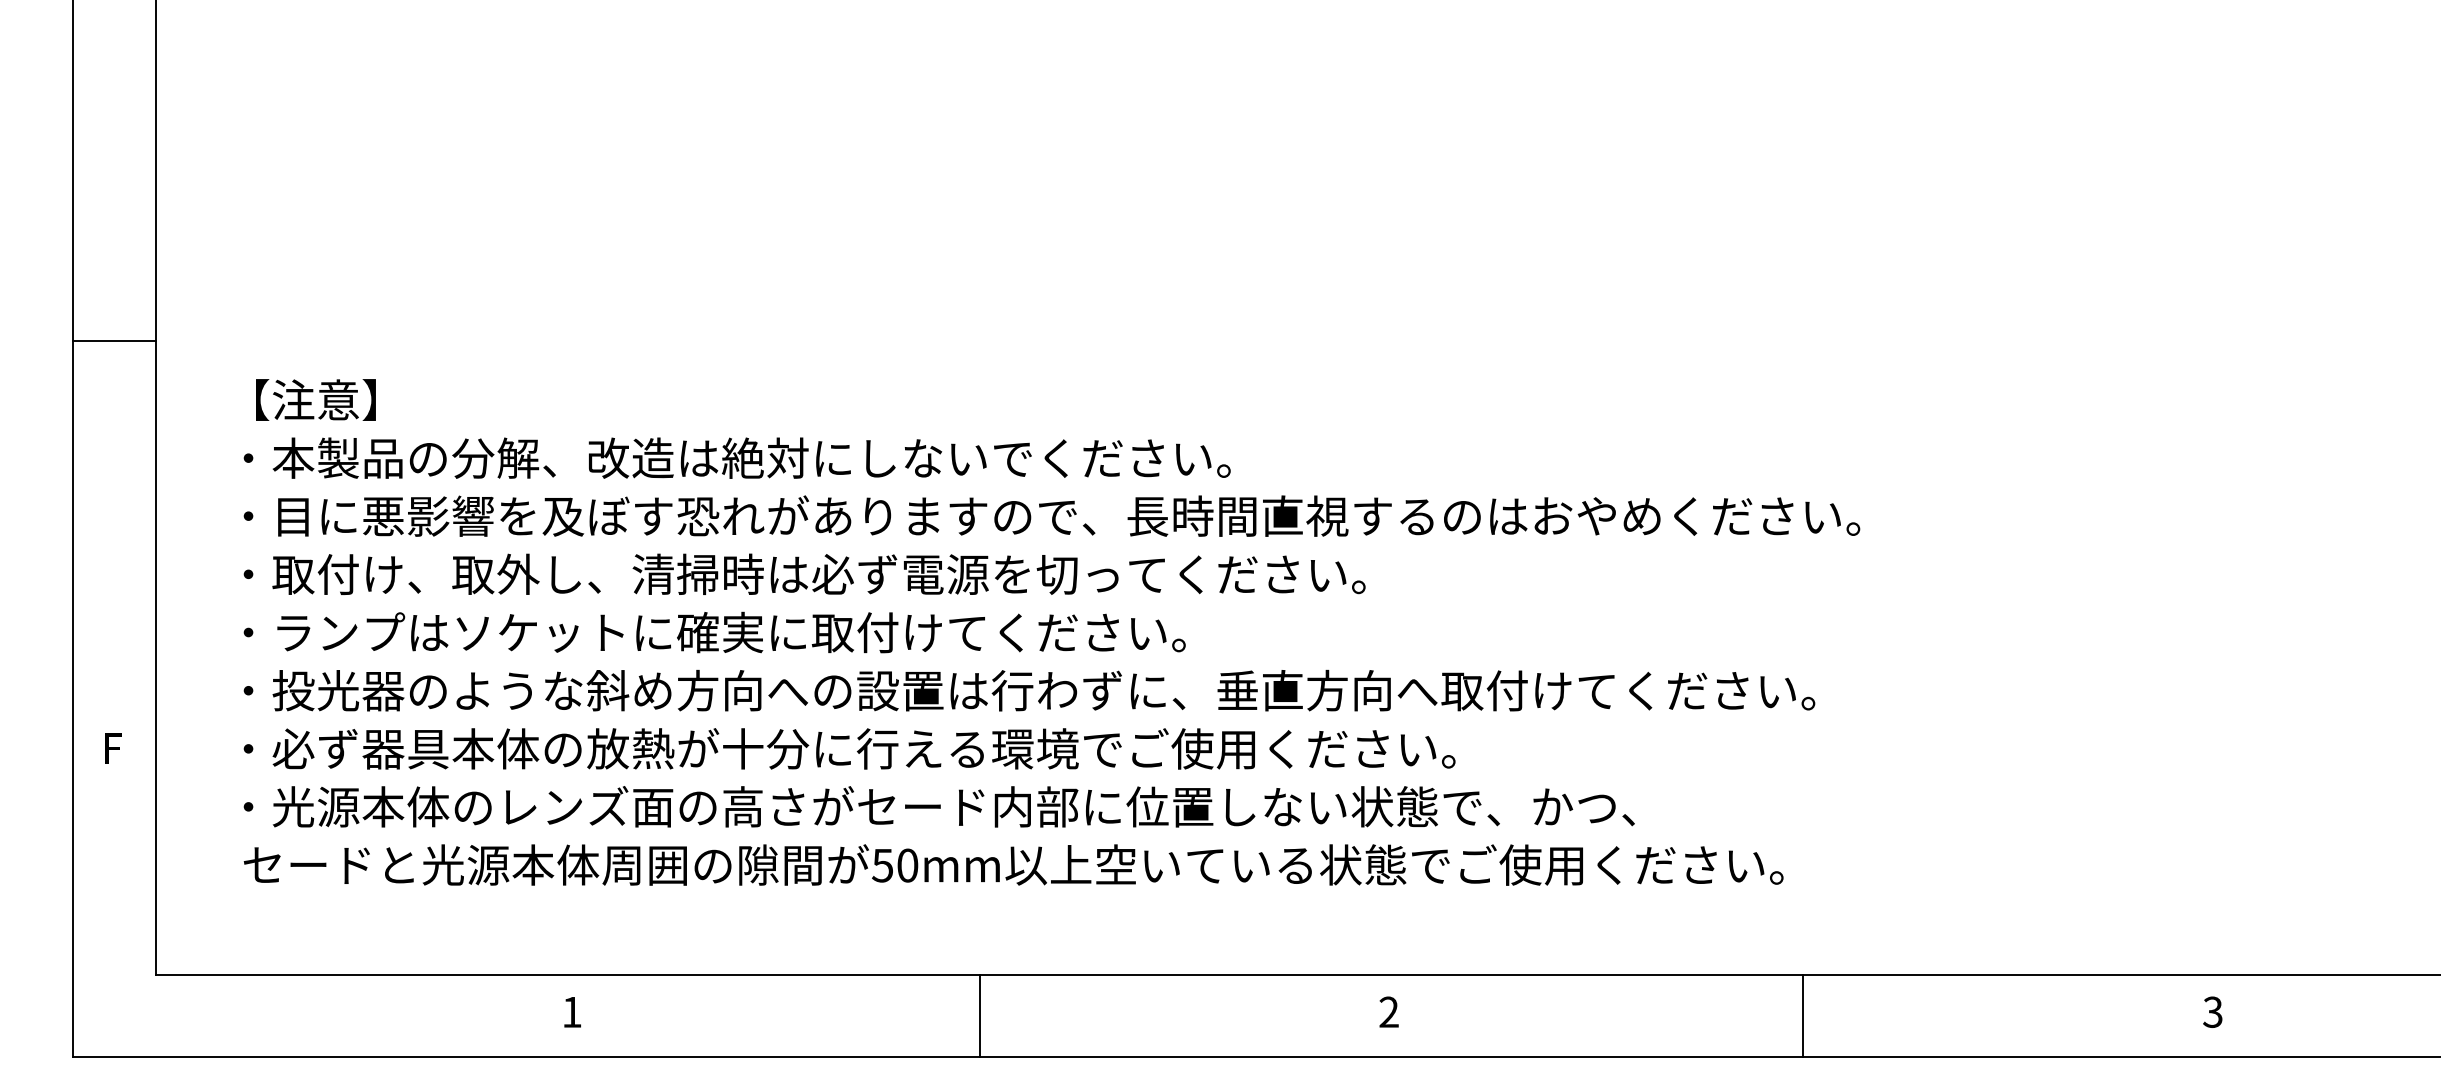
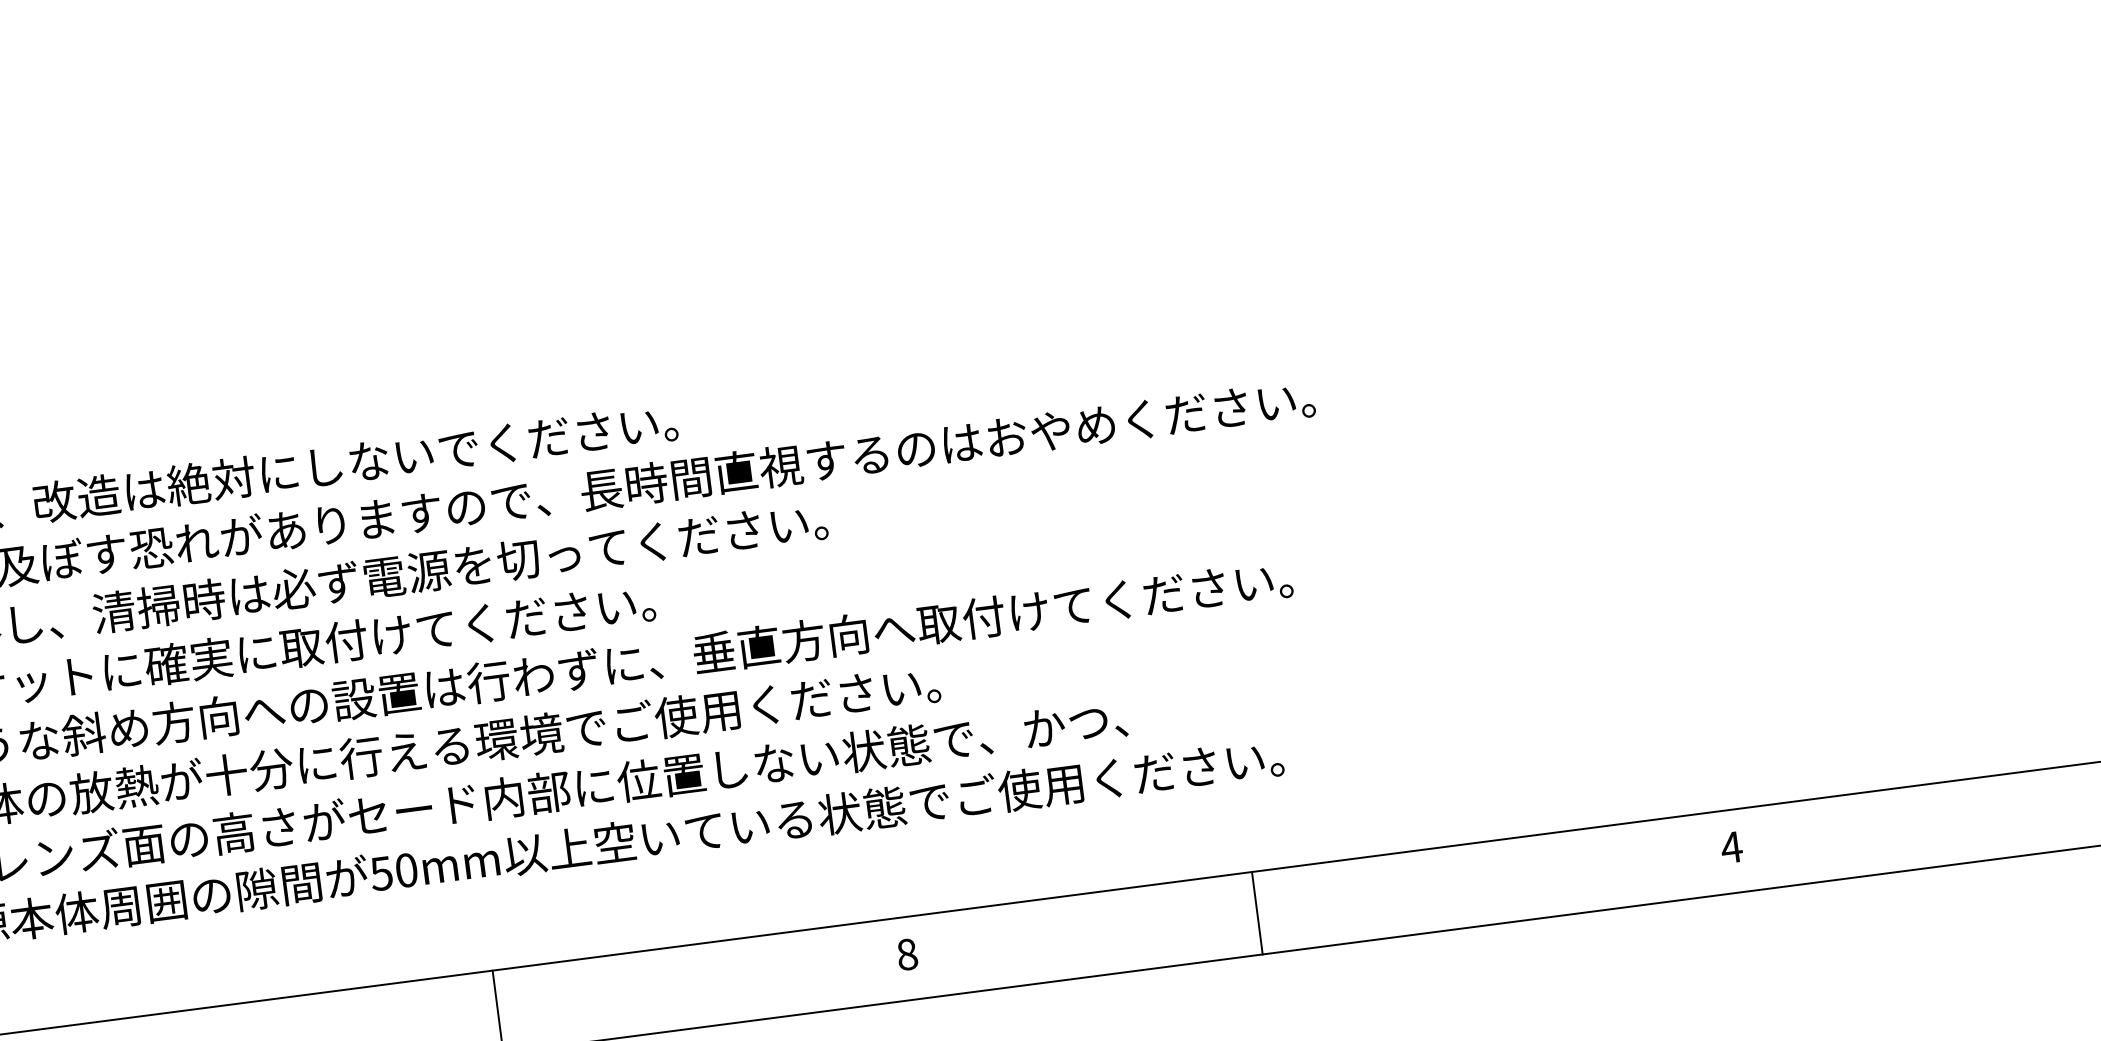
text: (1388, 1011) -> (906, 953), 2 -> 8
text: (2212, 1011) -> (1731, 846), 3 -> 4
line: (1803, 1016) -> (1257, 913), moved

